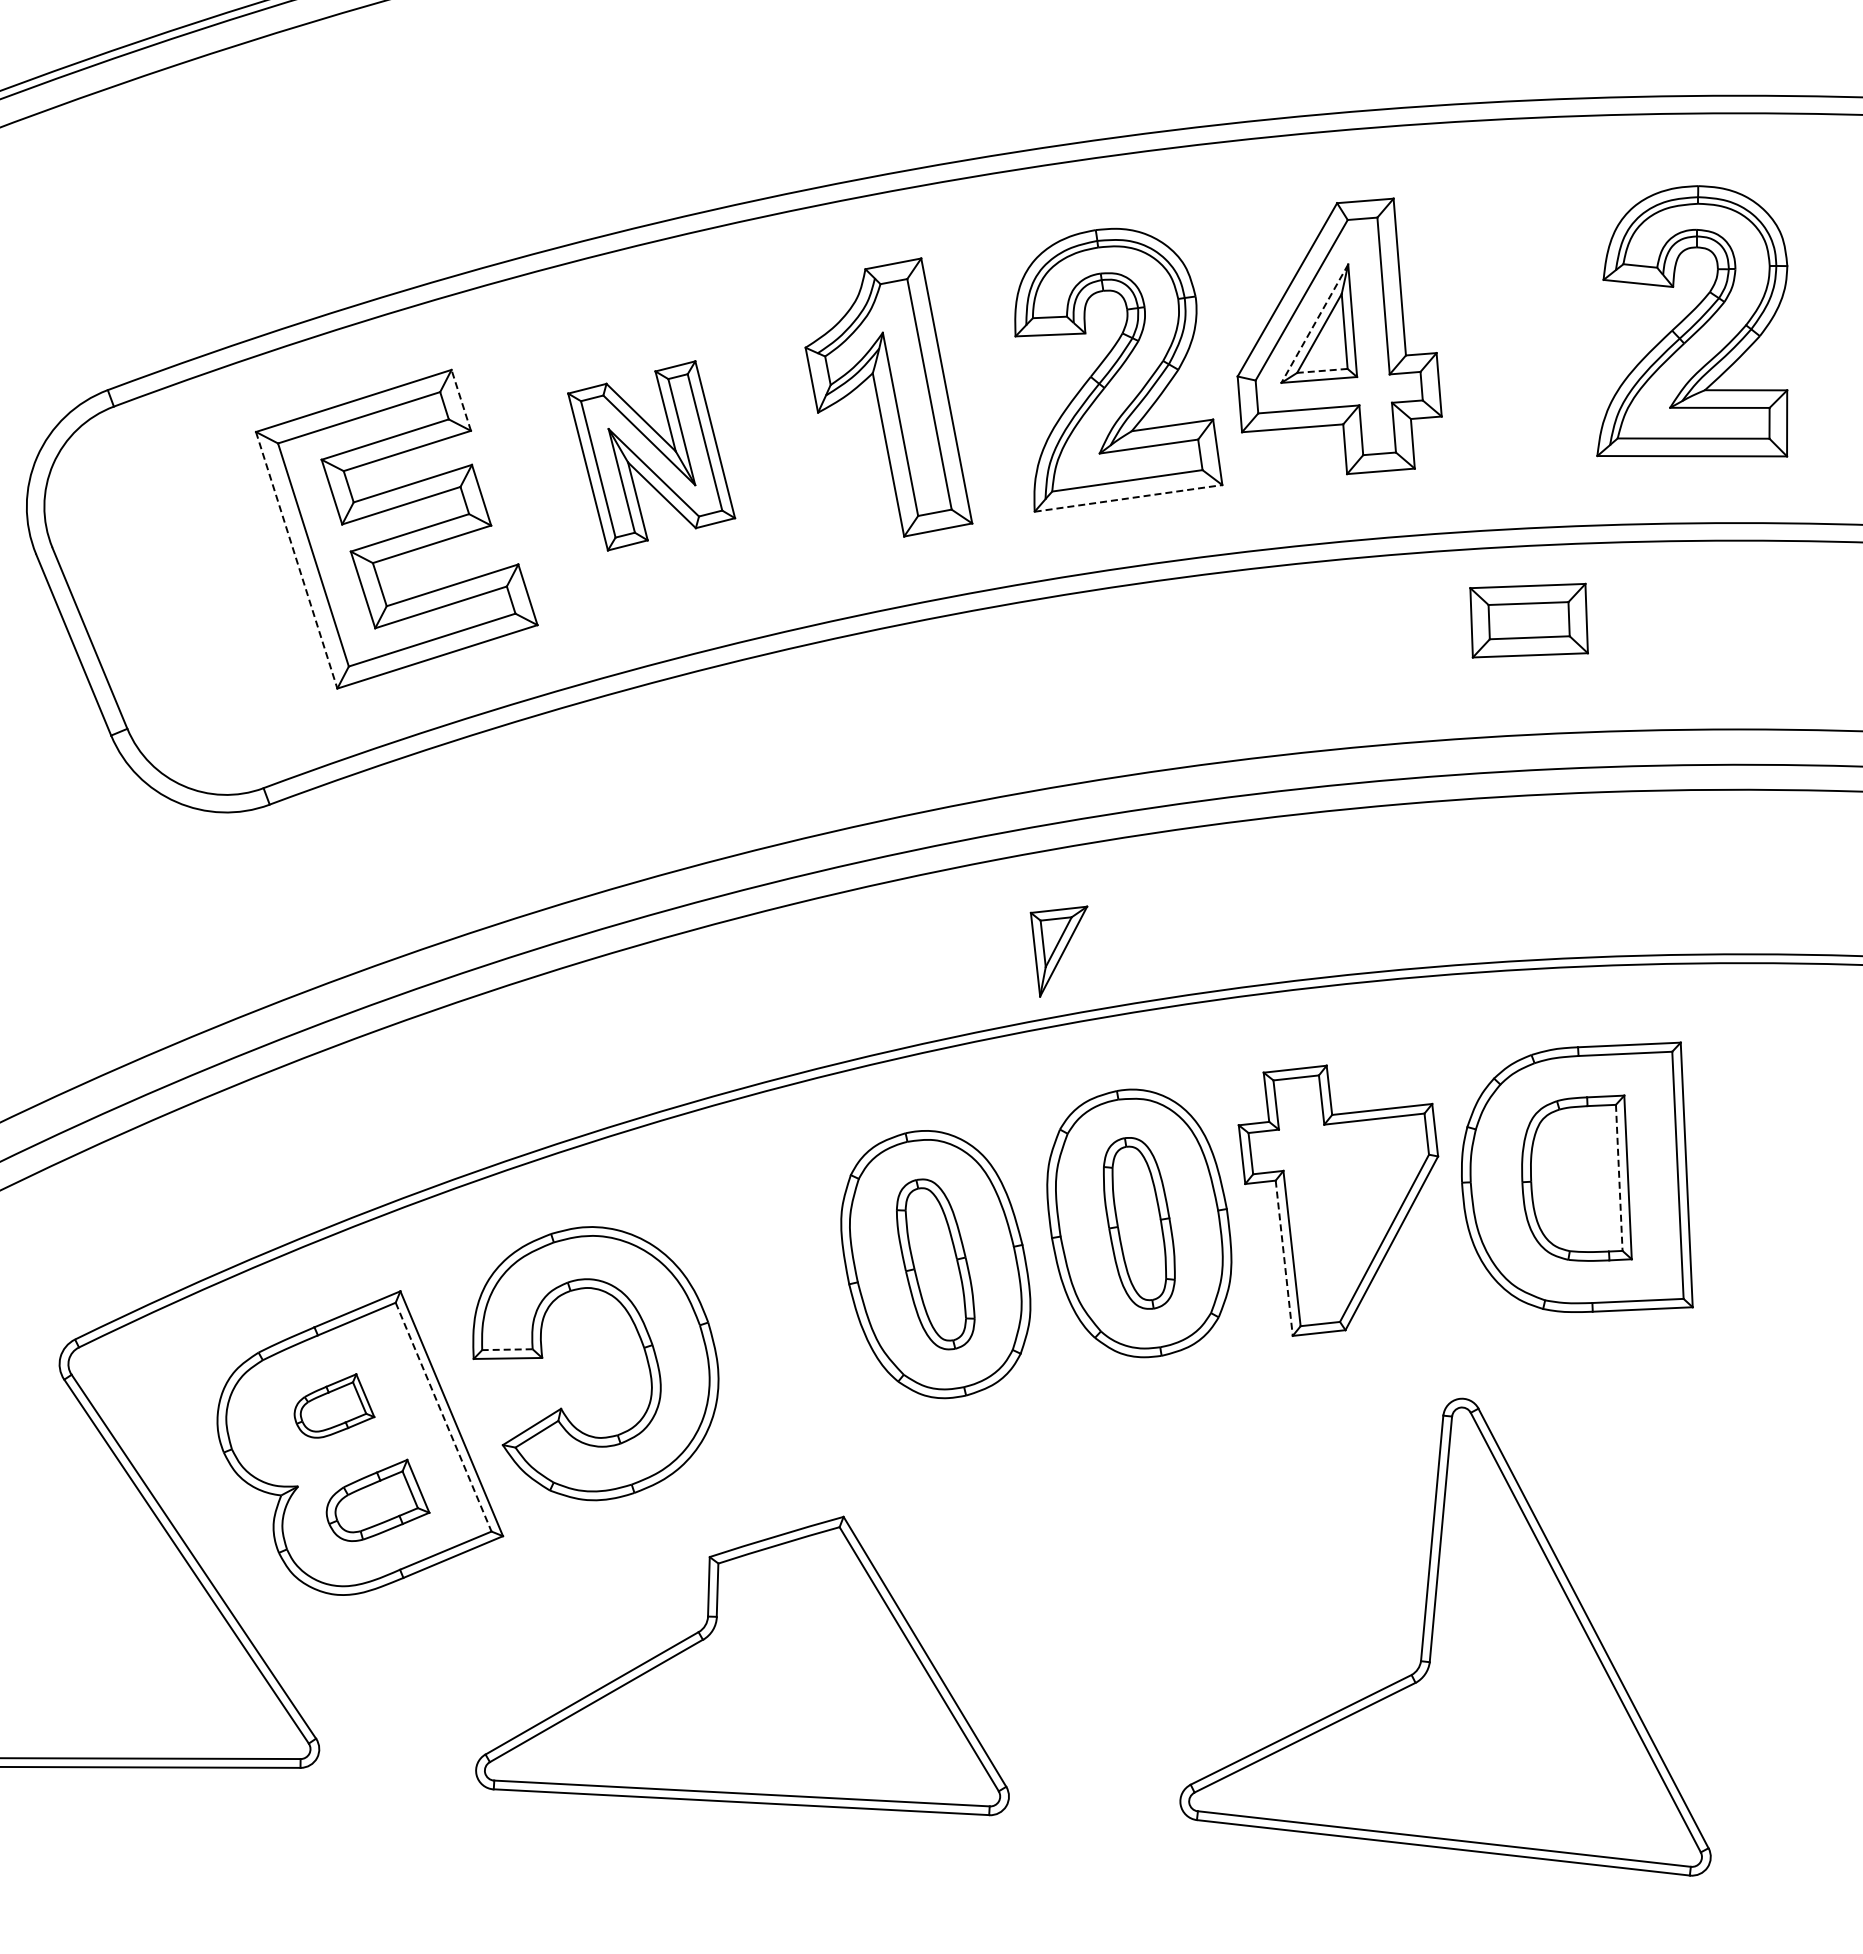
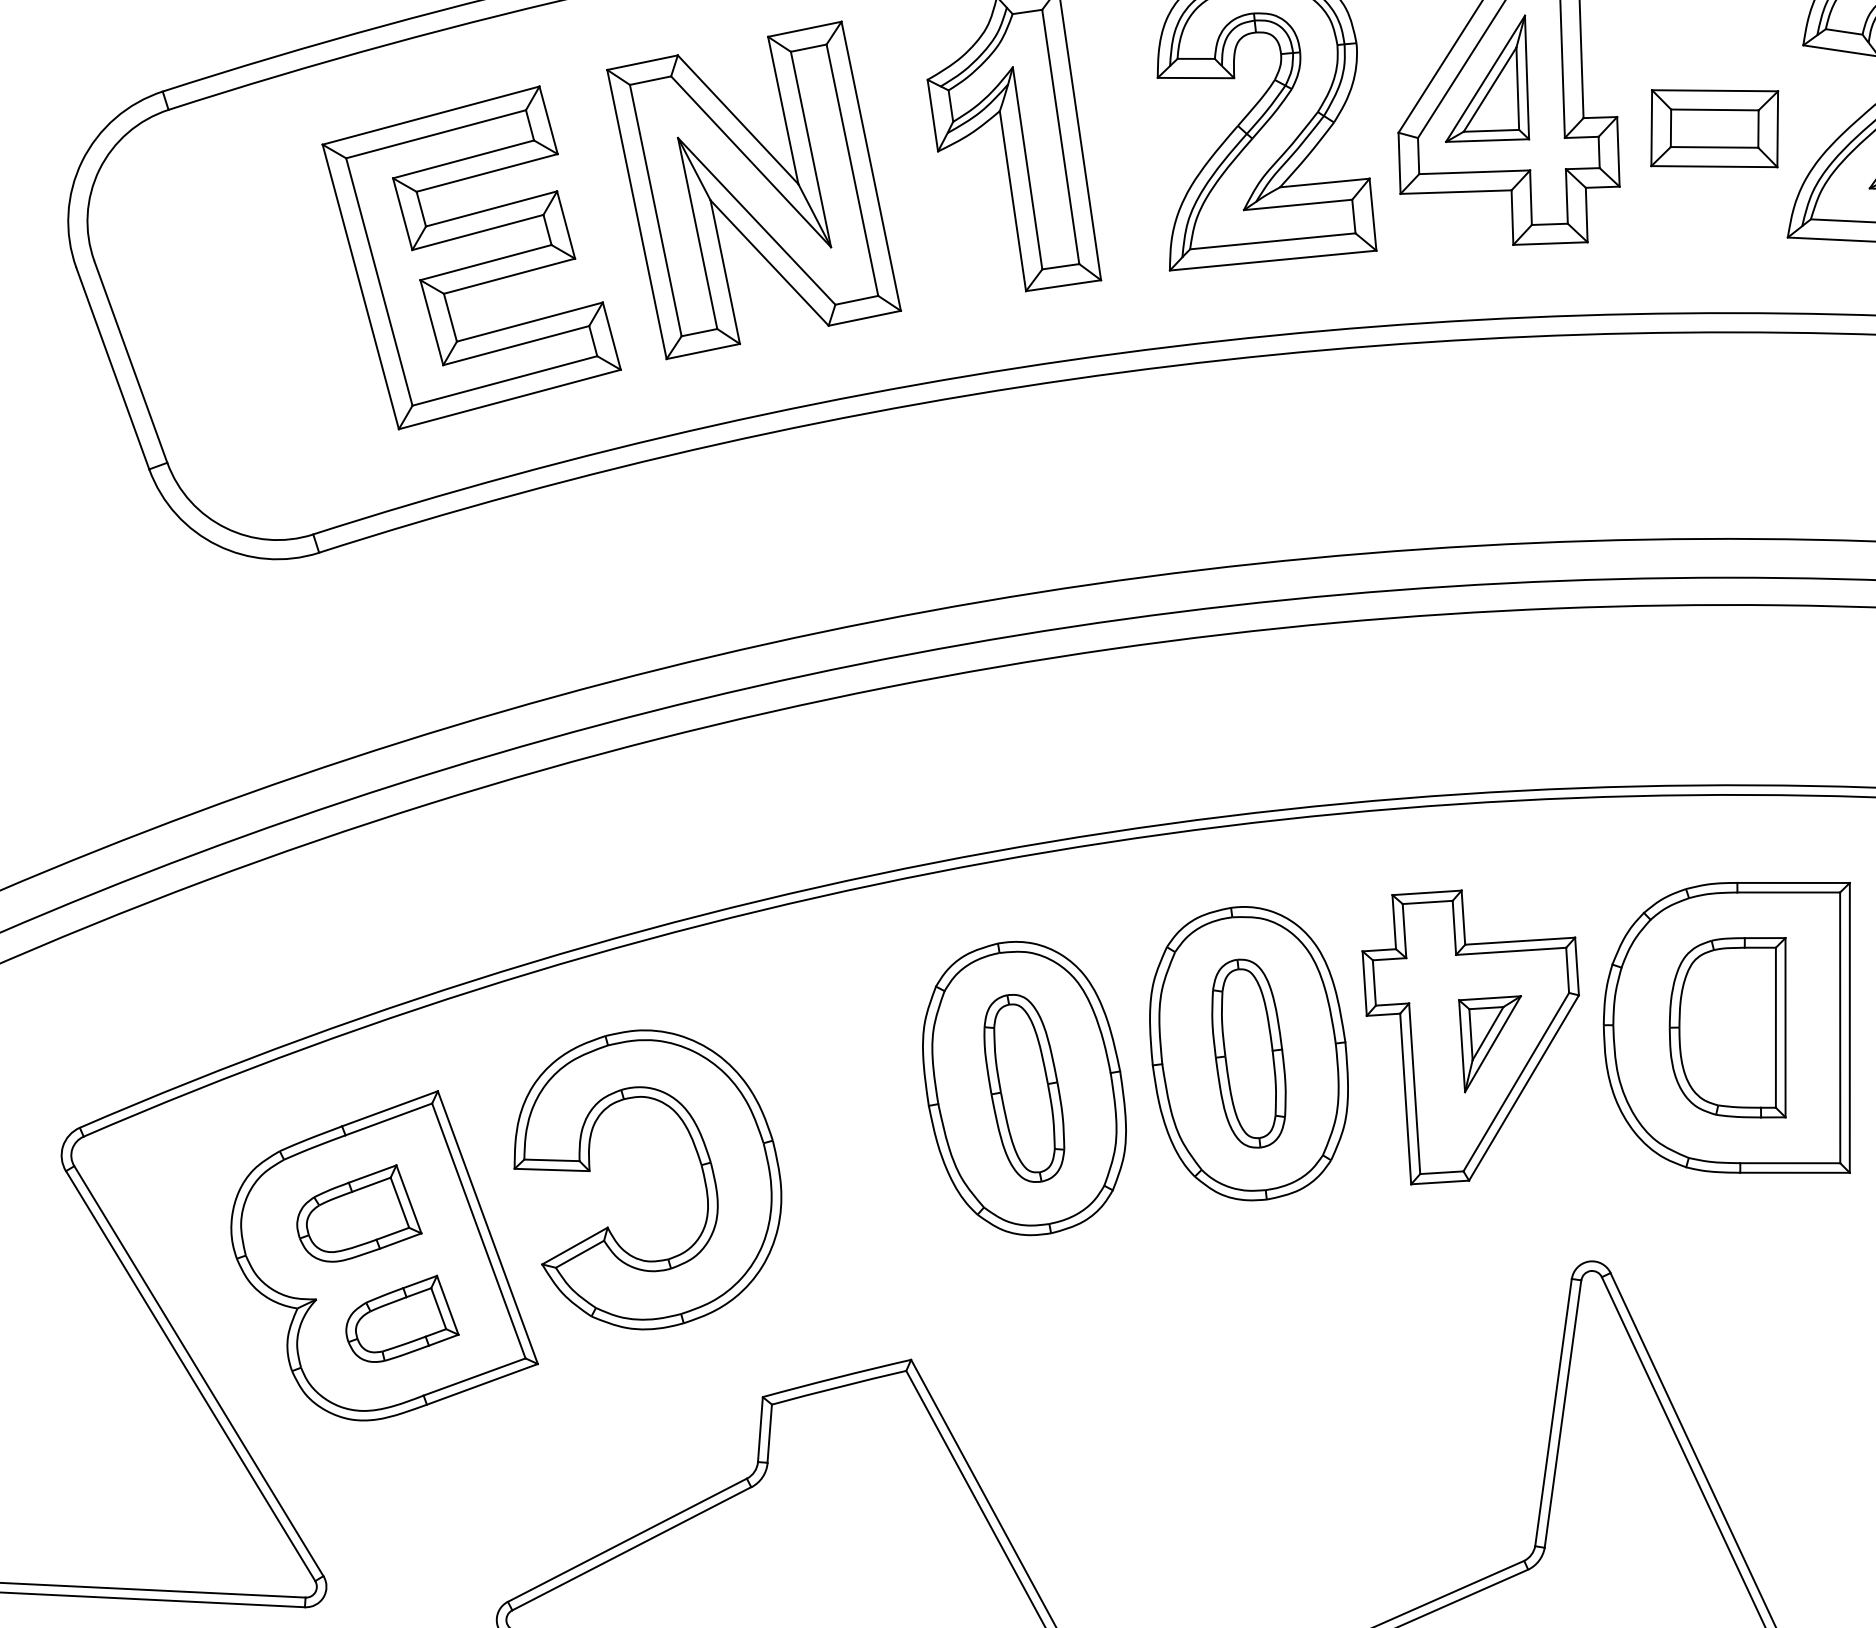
line: (1314, 323) -> (1485, 78), dashed -> solid
line: (1321, 370) -> (1490, 130), dashed -> solid
line: (461, 400) -> (548, 120), dashed -> solid
part: (651, 455) -> (753, 190), size x1.67
line: (1128, 498) -> (1273, 260), dashed -> solid
line: (296, 560) -> (360, 287), dashed -> solid
part: (1528, 620) -> (1714, 128), moved
part: (1058, 951) -> (1487, 1043), moved
line: (1619, 1178) -> (1776, 1028), dashed -> solid
line: (1284, 1258) -> (1405, 1099), dashed -> solid
line: (506, 1349) -> (550, 1160), dashed -> solid
part: (334, 1405) -> (360, 1212), size x1.43
line: (443, 1417) -> (478, 1231), dashed -> solid

